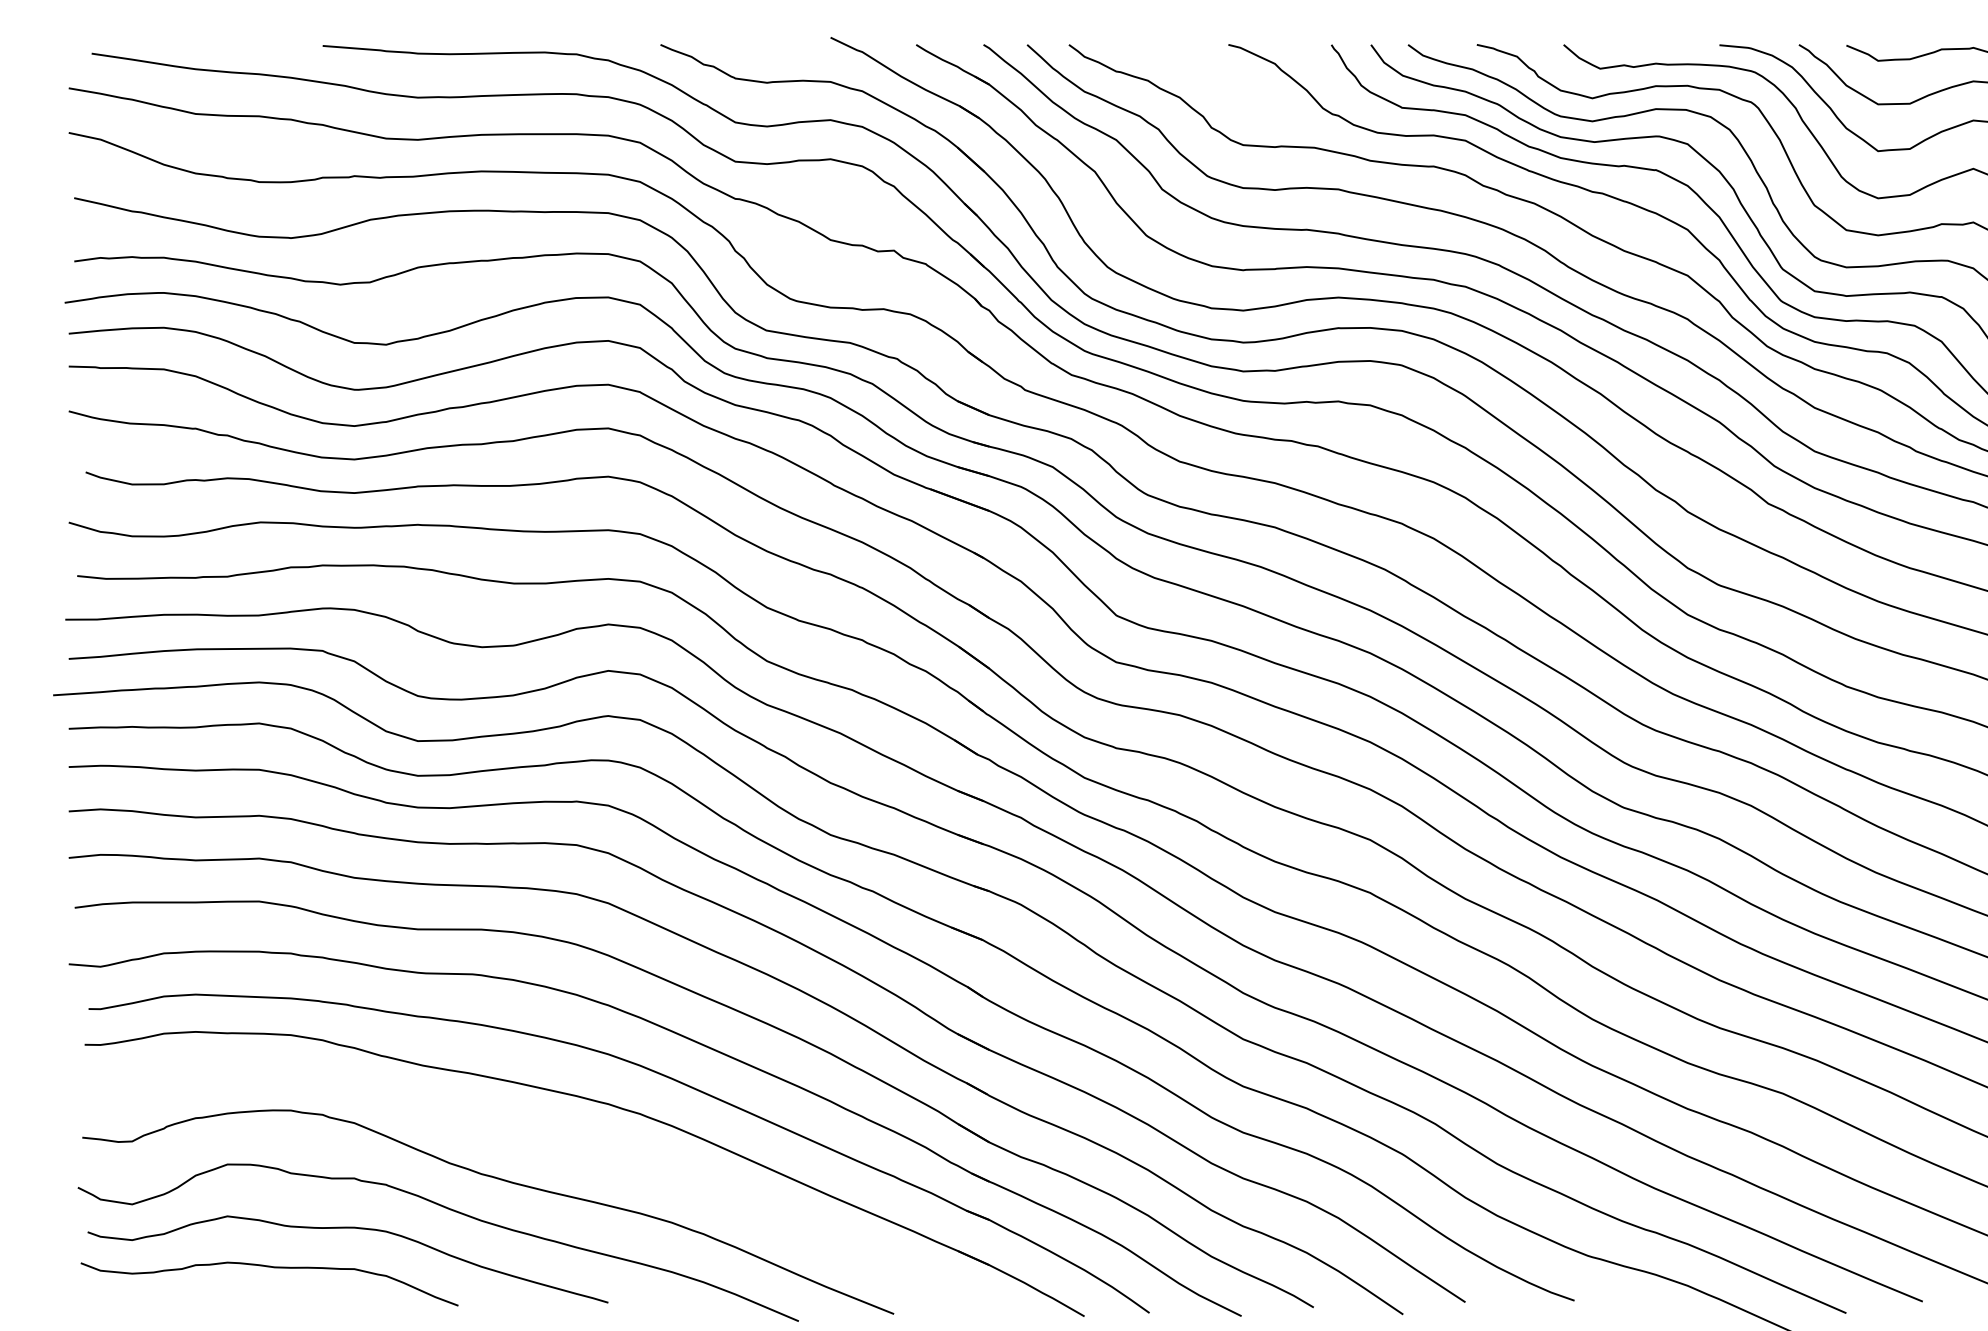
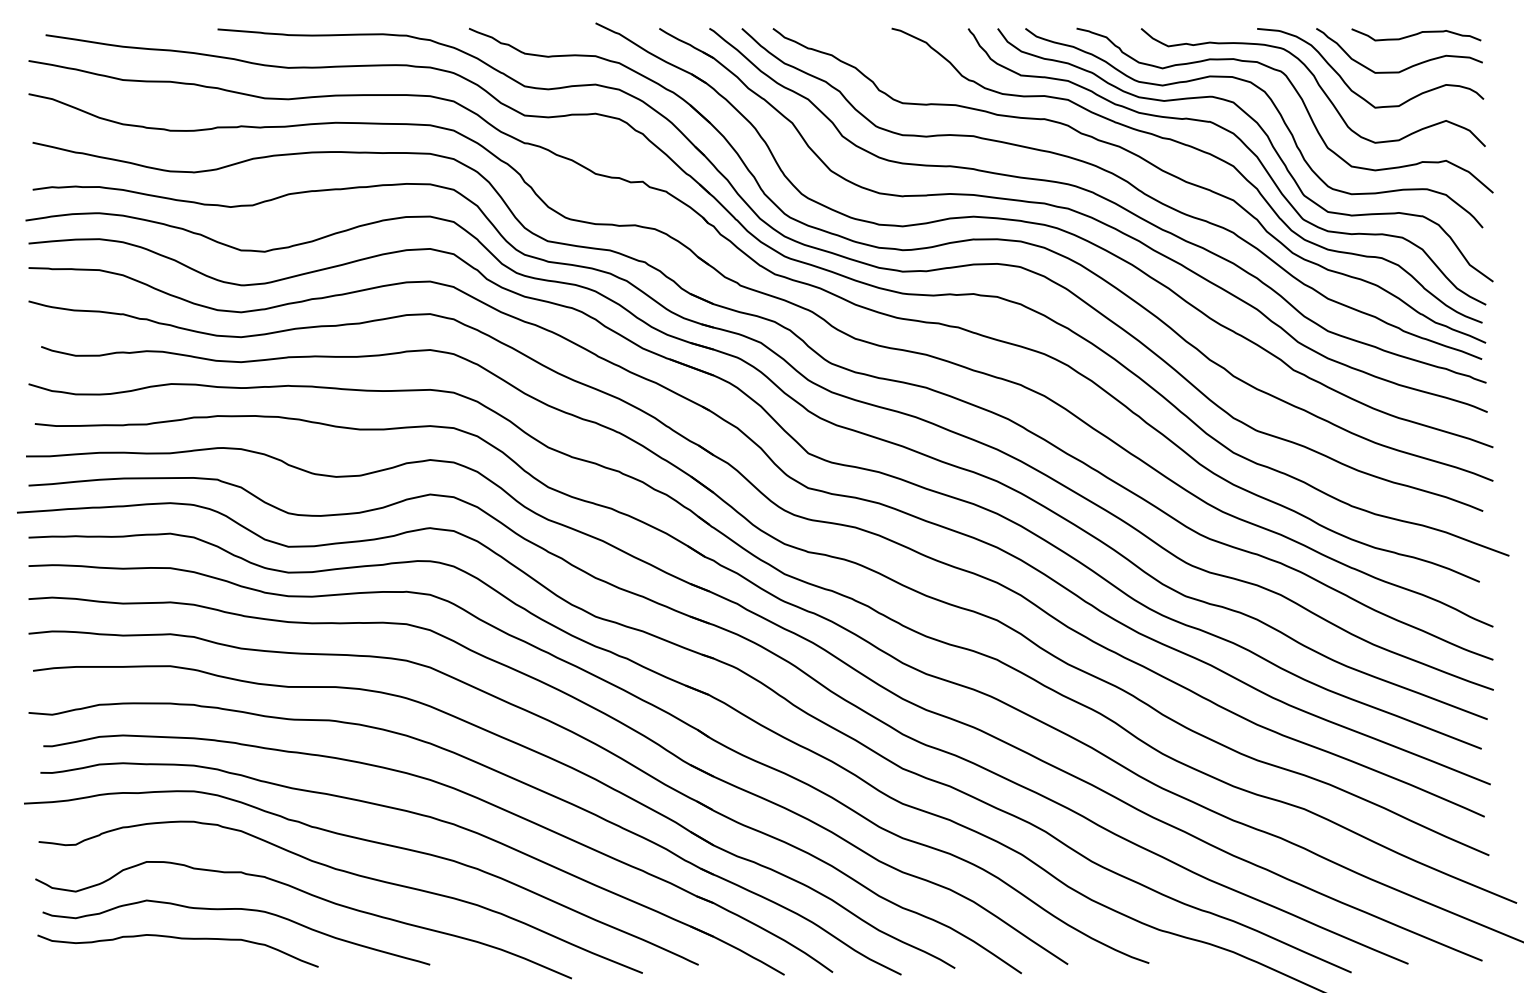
curve: (528, 1138) -> (370, 842), added

